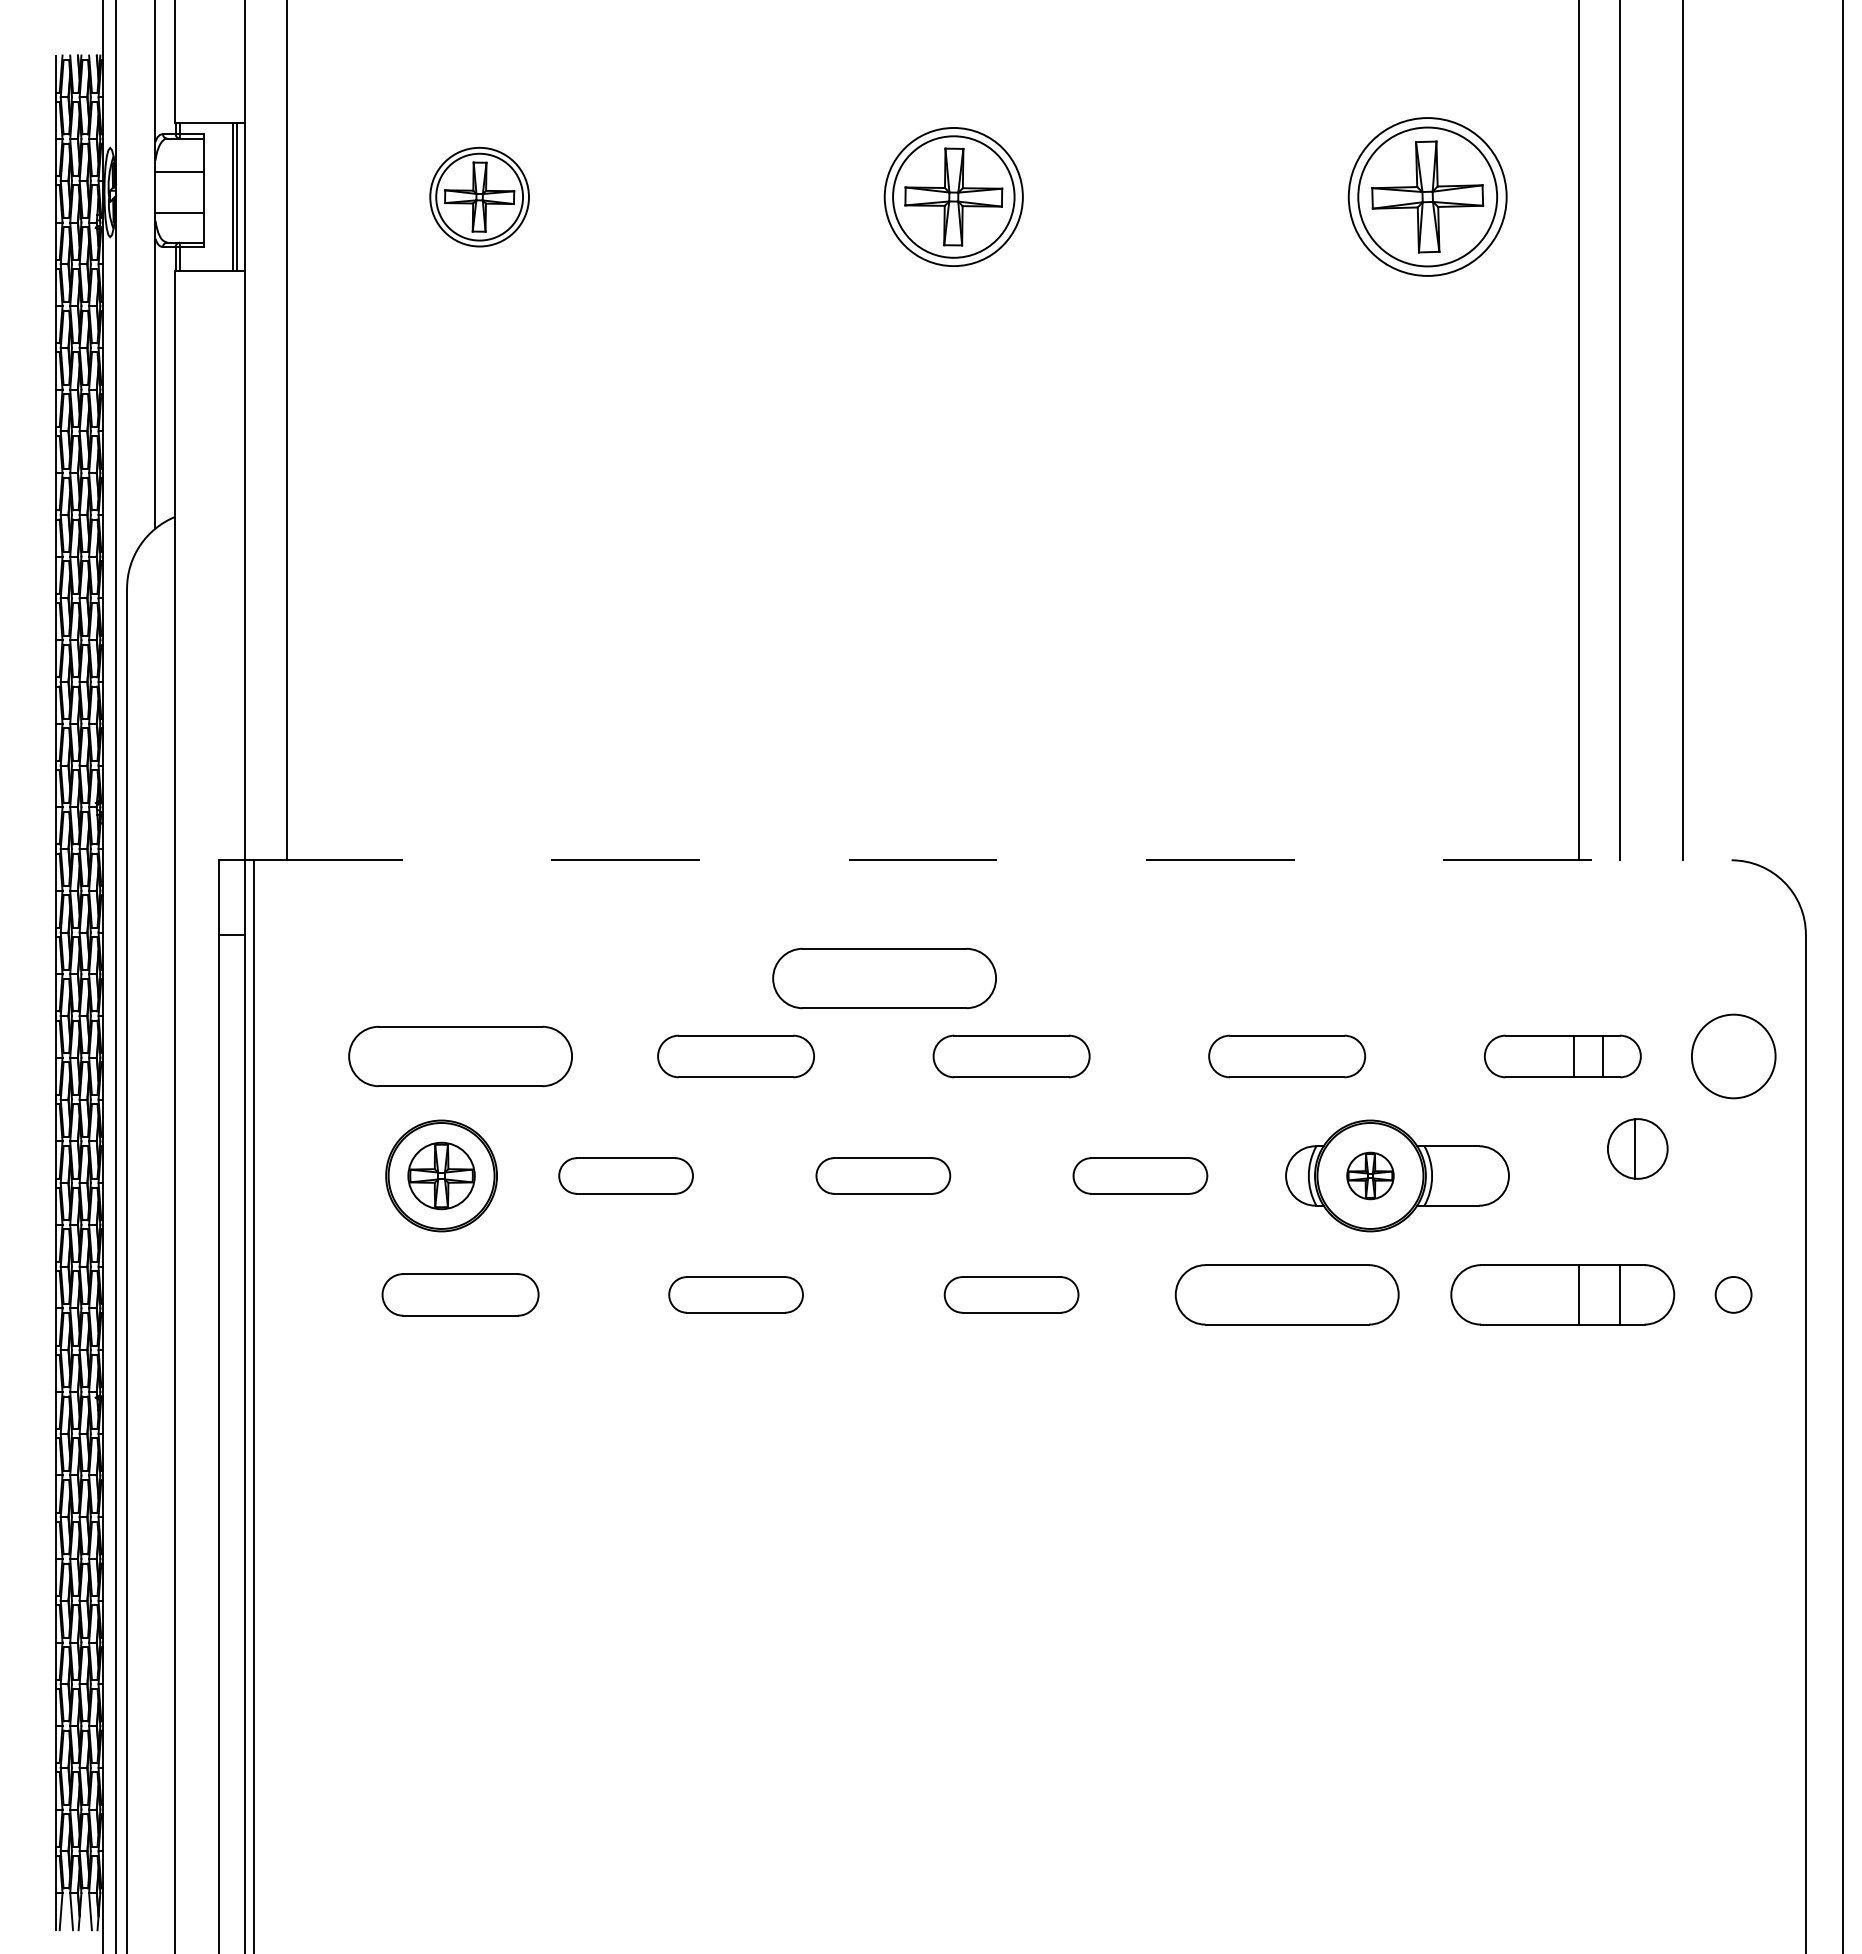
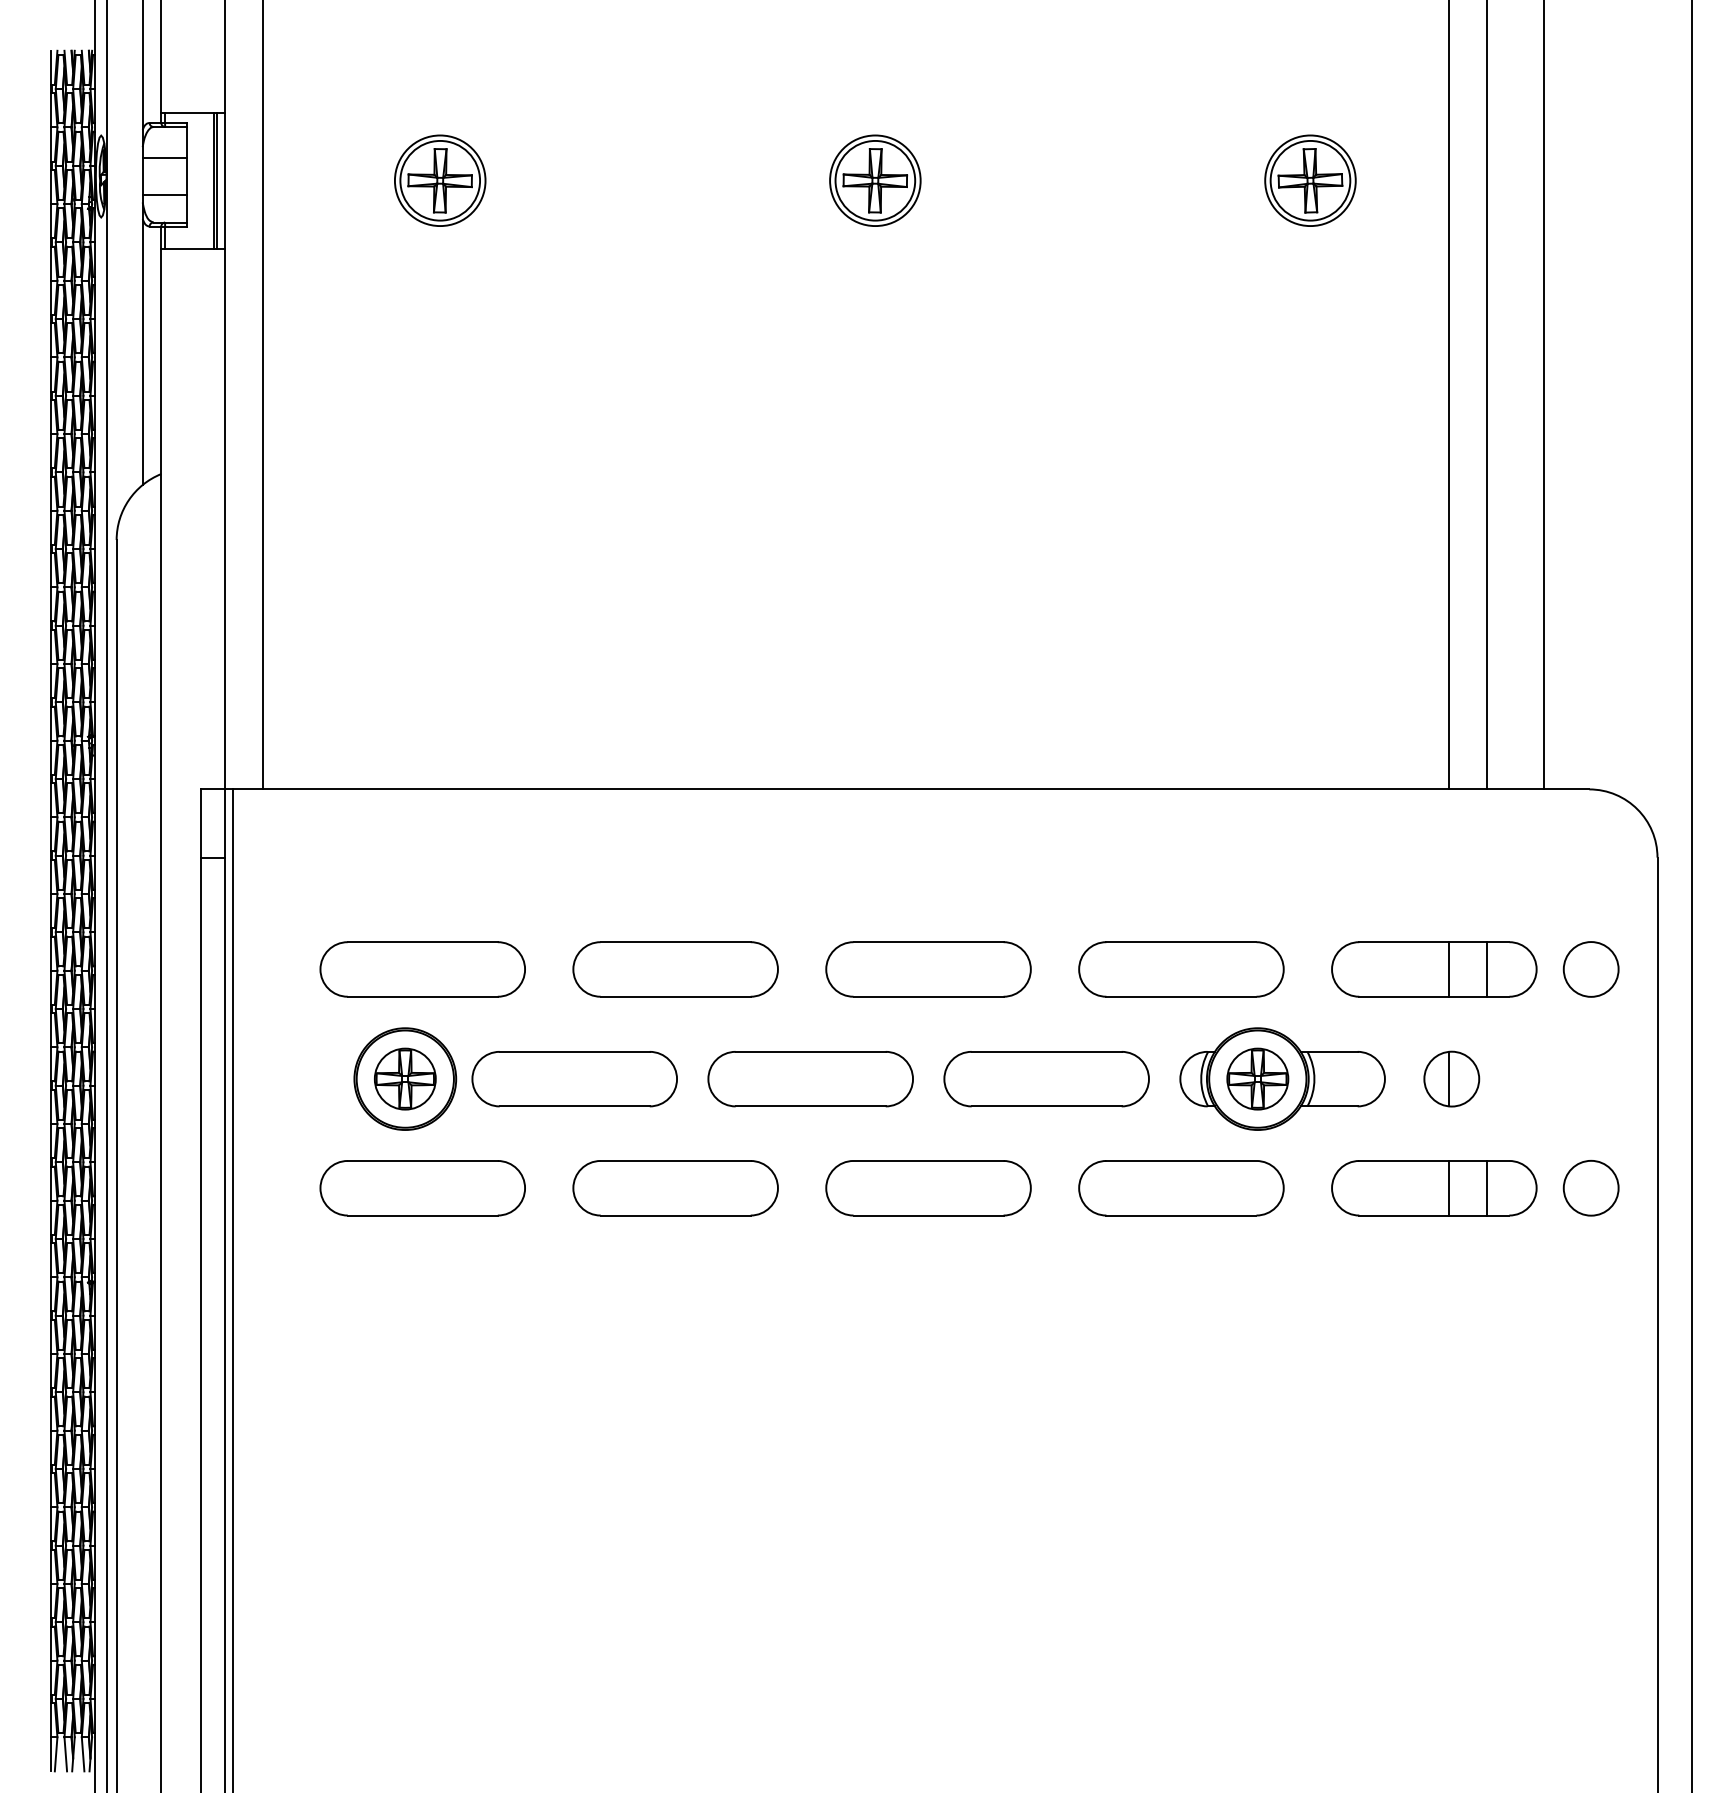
part: (953, 197) -> (875, 181), size x0.71
part: (1427, 197) -> (1310, 181), size x0.62
line: (992, 860) -> (910, 789), dashed -> solid
part: (884, 978) -> (811, 897), removed
part: (735, 1056) -> (675, 969), size x1.43
part: (1011, 1056) -> (928, 969), size x1.43
part: (1286, 1056) -> (1180, 969), size x1.43
part: (1562, 1056) -> (1434, 969), size x1.43
circle: (1733, 1056) -> (1591, 969), size x0.71
part: (1637, 1148) -> (1451, 1078), moved
part: (625, 1175) -> (574, 1078), size x1.67
part: (883, 1175) -> (810, 1078), size x1.67
part: (1140, 1175) -> (1046, 1078), size x1.67
part: (1370, 1175) -> (1257, 1078), size x1.43
part: (460, 1294) -> (422, 1187), size x1.43
part: (735, 1294) -> (675, 1187), size x1.67
part: (1011, 1294) -> (928, 1187), size x1.67
circle: (1733, 1294) -> (1591, 1187), size x1.67

